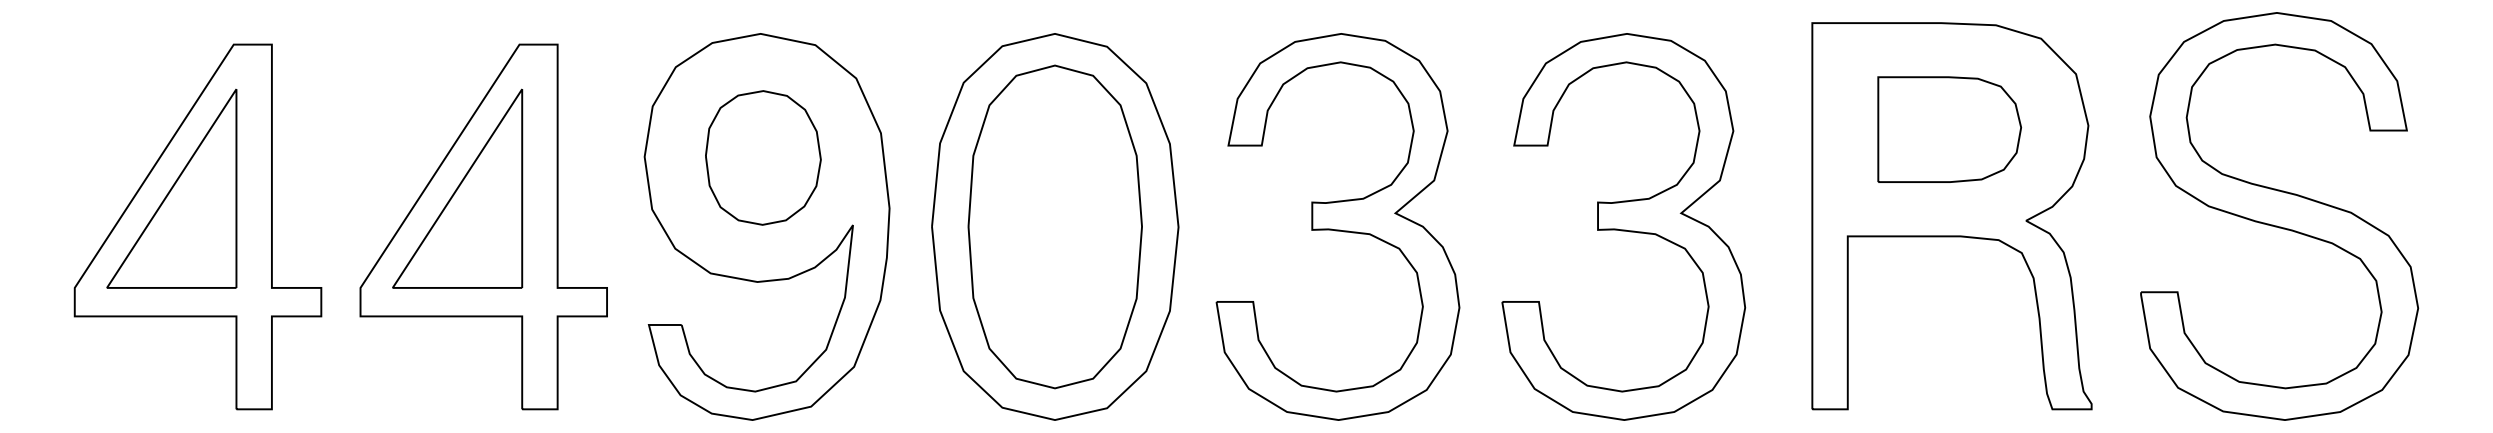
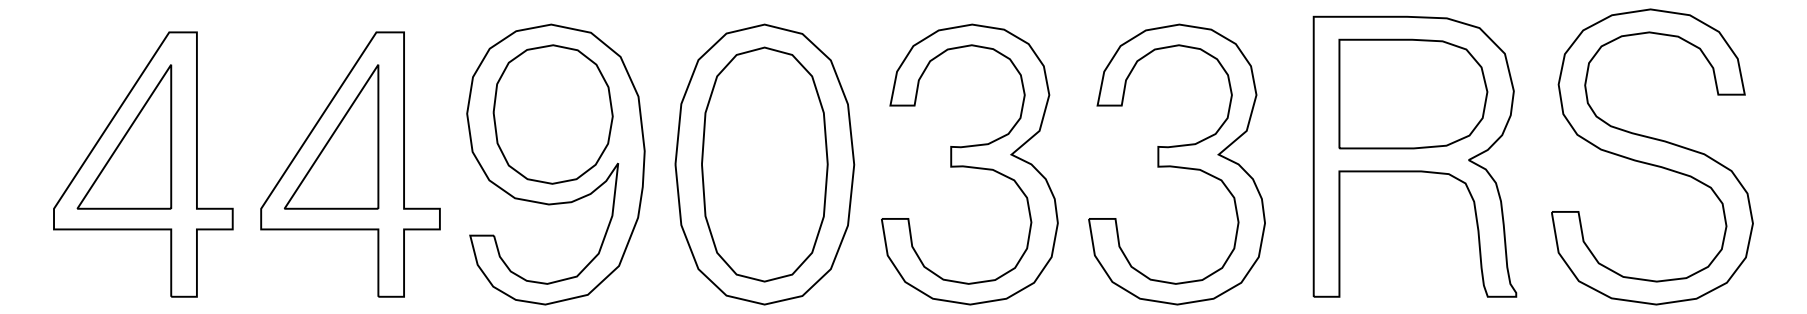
part: (1949, 129) -> (1413, 93), size x1.43
part: (763, 157) -> (553, 114), size x1.43

